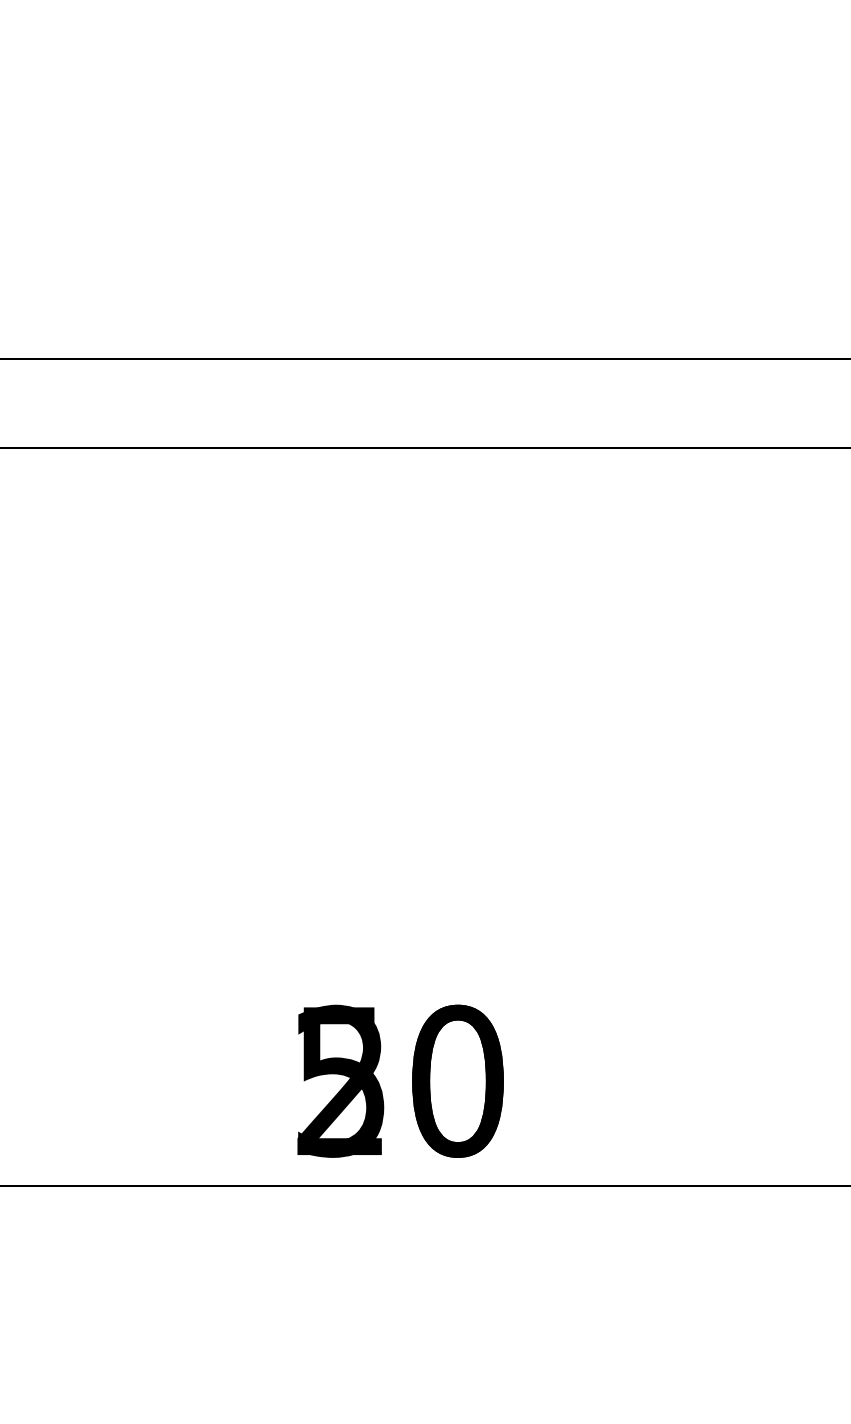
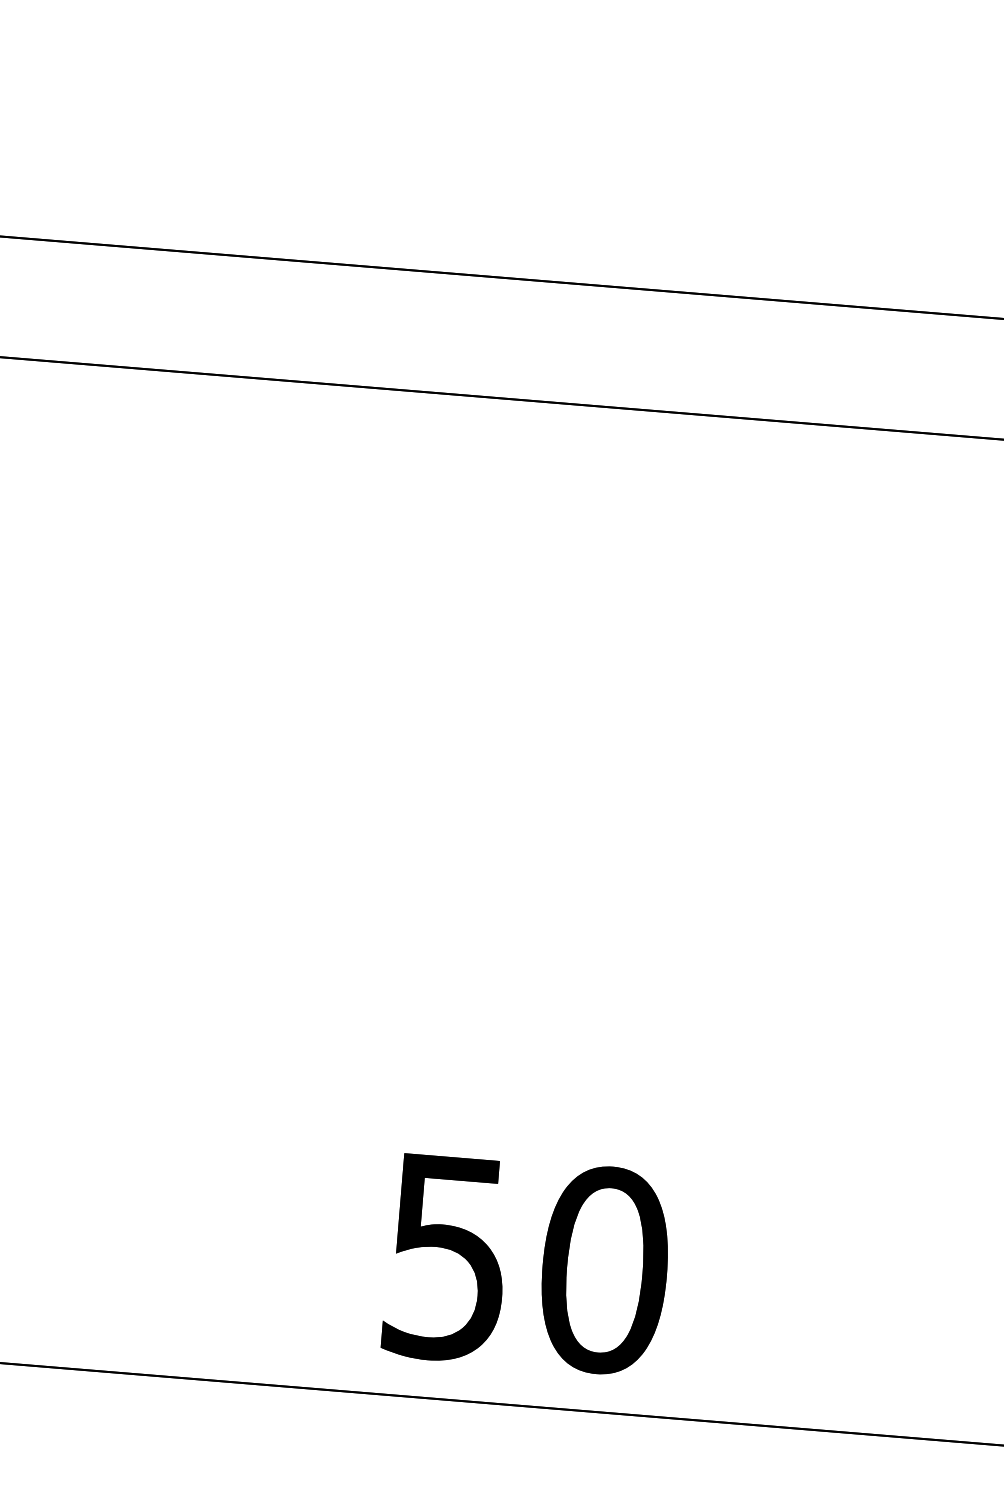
text: (340, 1080) -> (445, 1256), 20 -> 50

